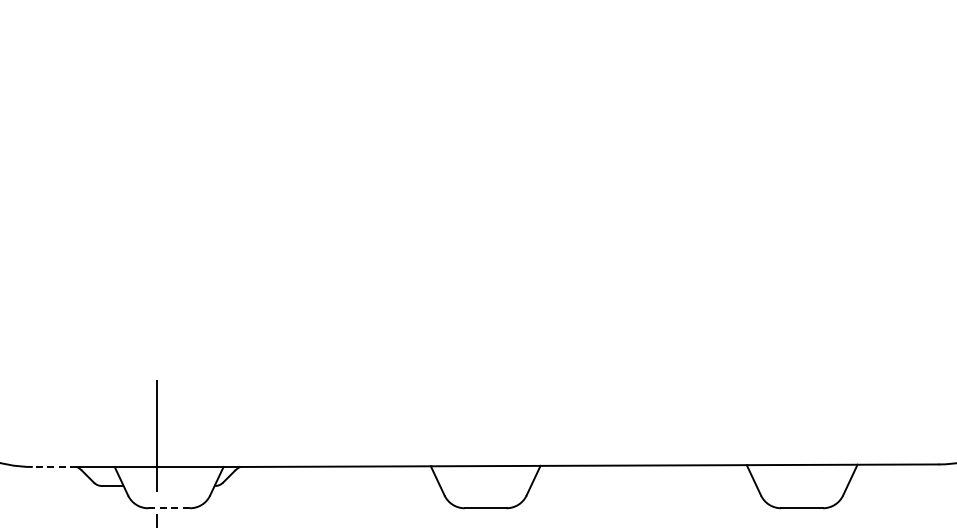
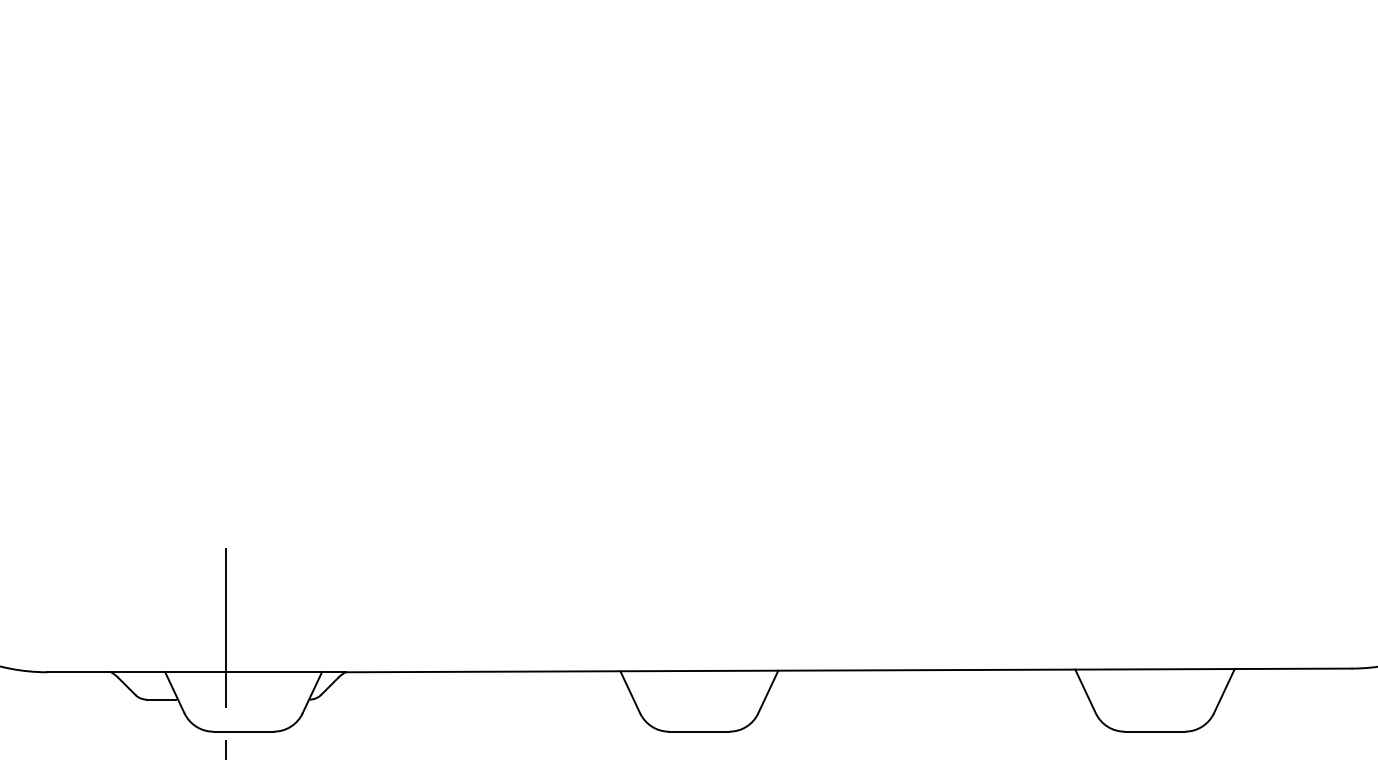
line: (54, 466) -> (78, 671), dashed -> solid
line: (169, 508) -> (244, 732), dashed -> solid

